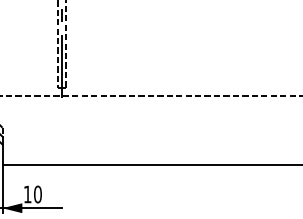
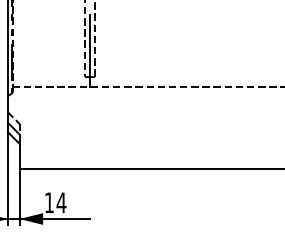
text: (37, 194) -> (60, 202), 10 -> 14

